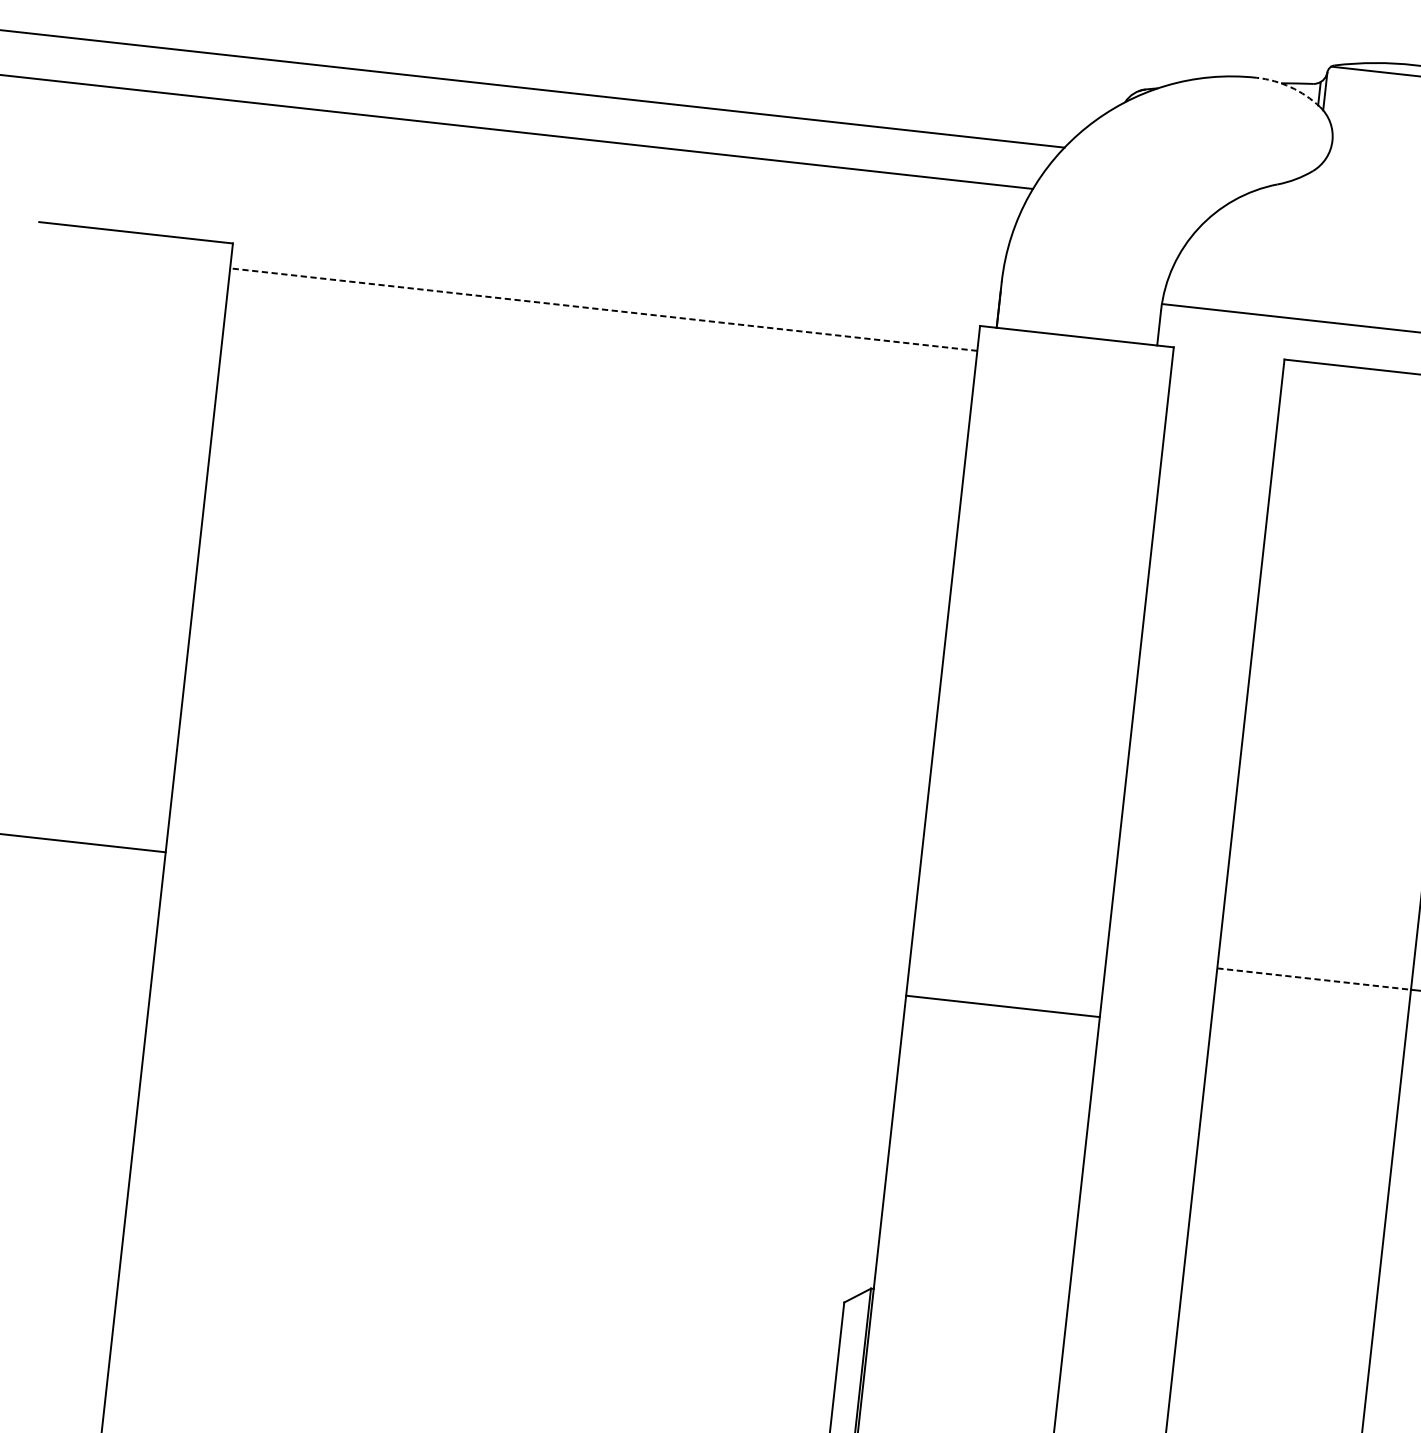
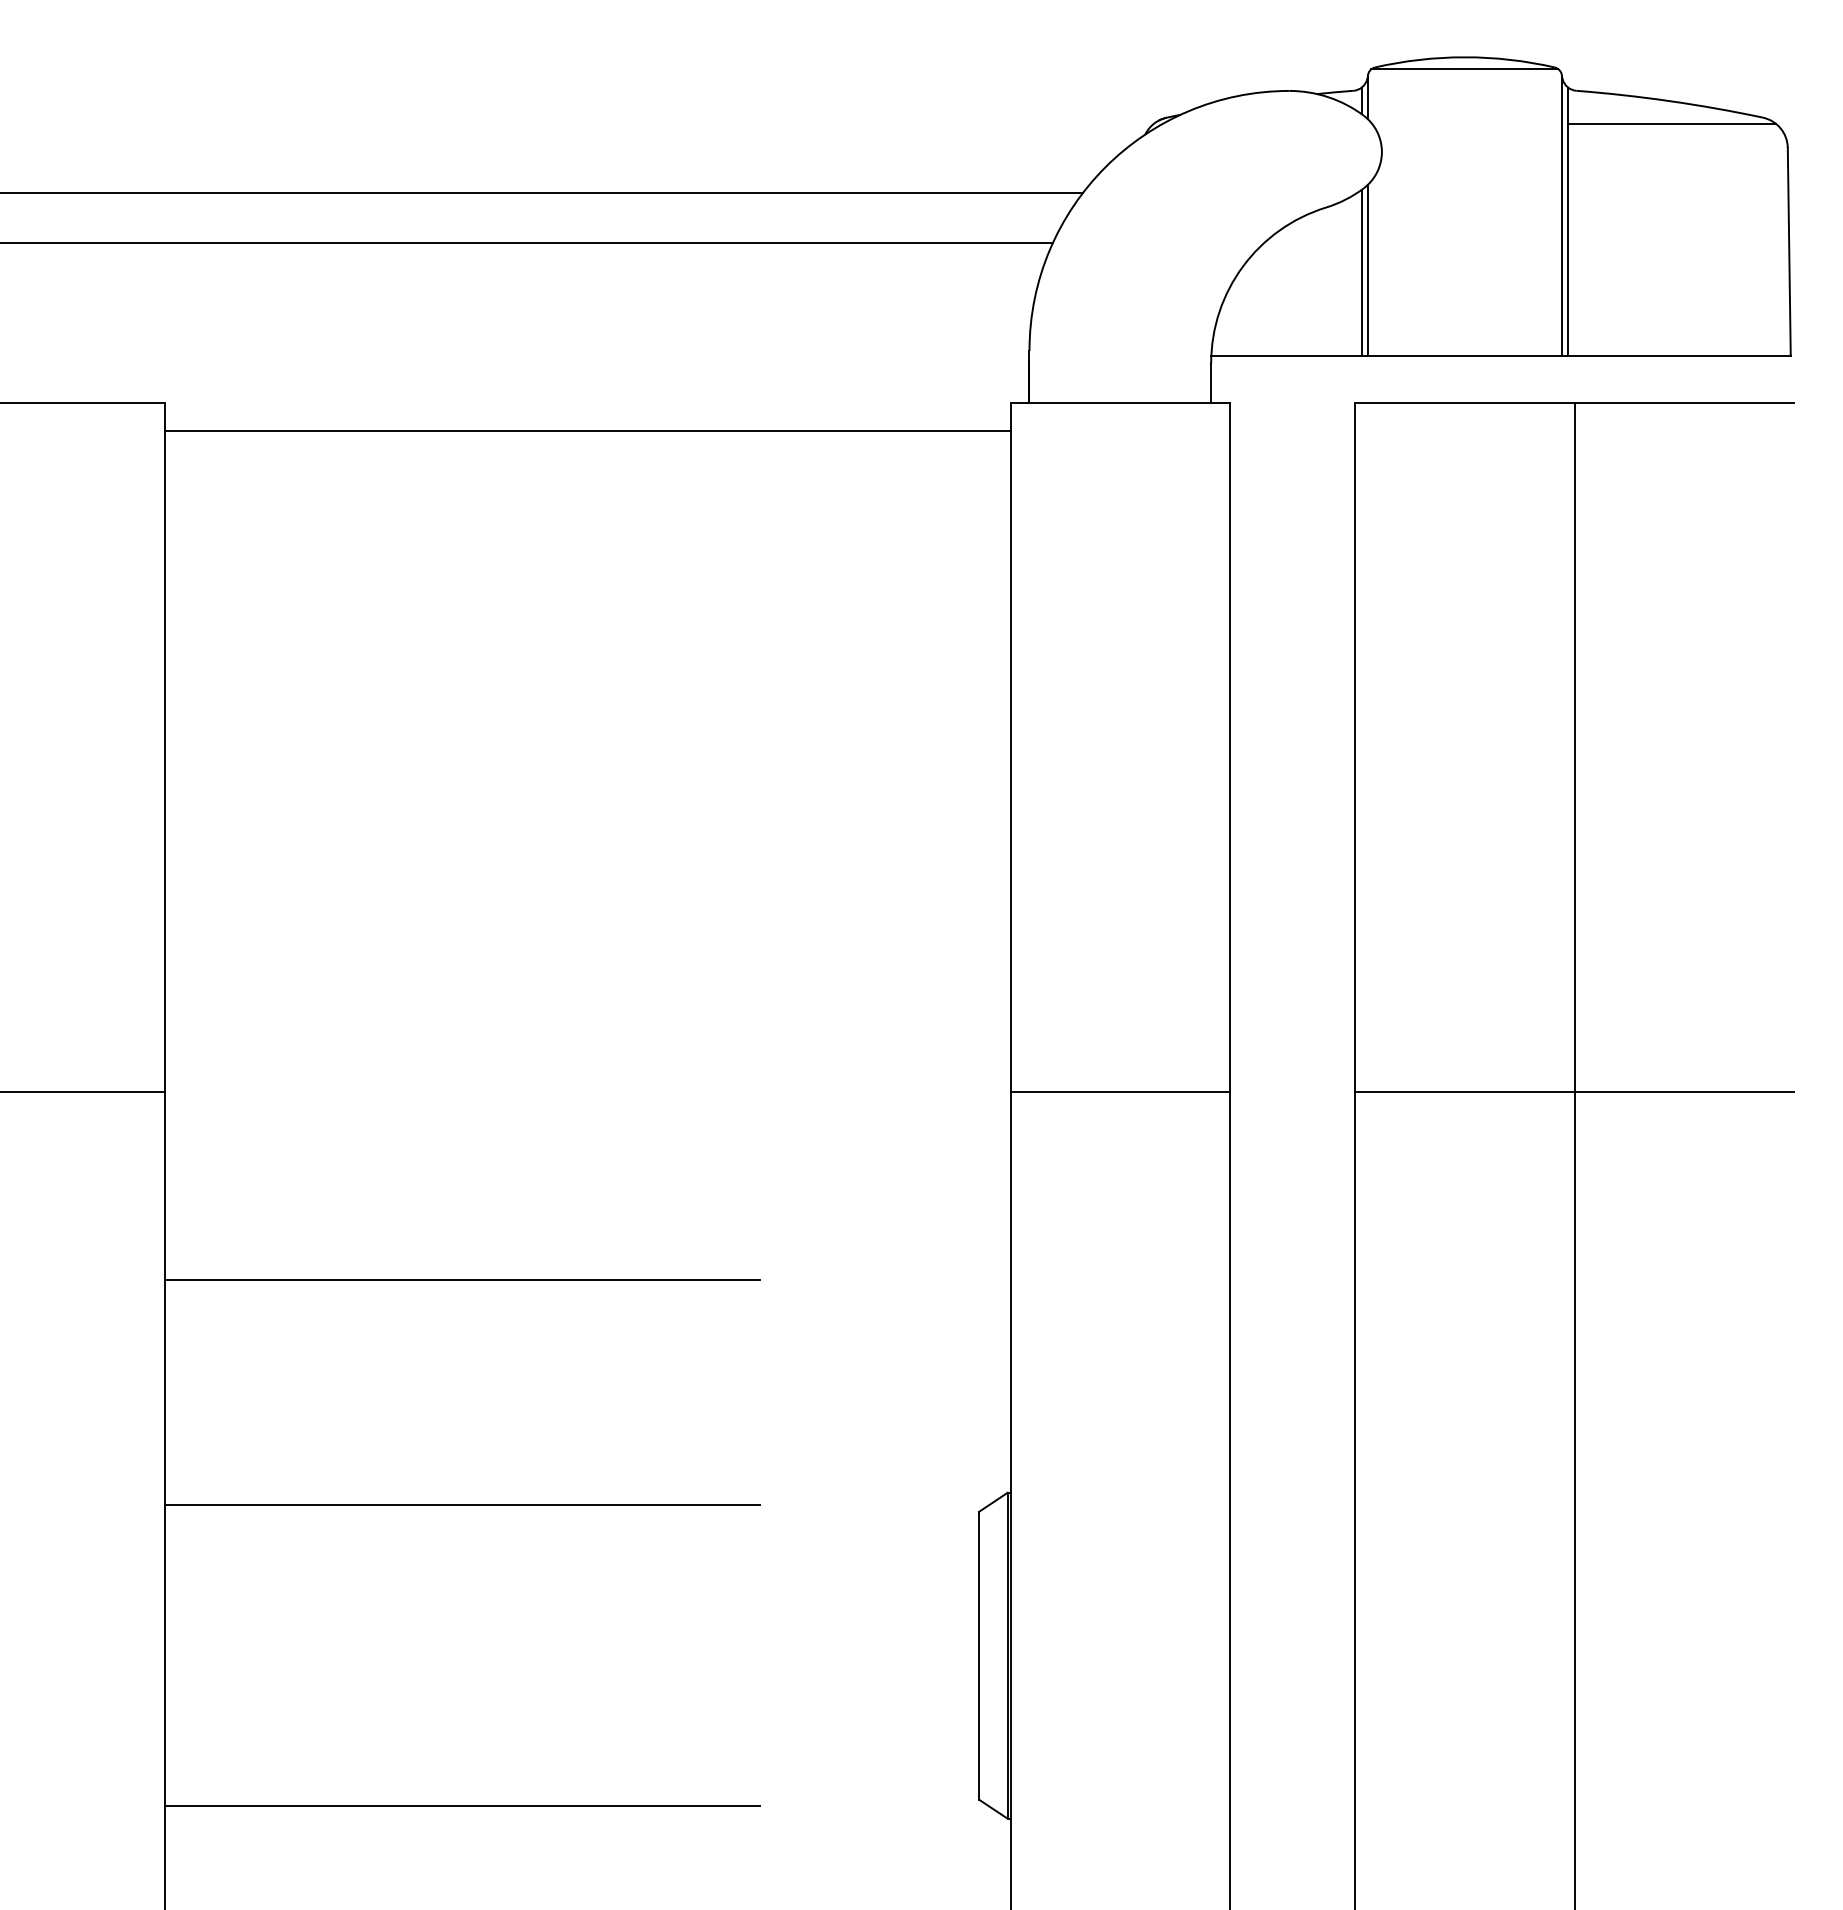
arc: (1290, 87) -> (1328, 97), dashed -> solid
line: (1308, 243) -> (1367, 269), added
line: (1302, 245) -> (1361, 272), added
line: (603, 309) -> (587, 430), dashed -> solid
line: (1313, 978) -> (1464, 1091), dashed -> solid
line: (1002, 1006) -> (1119, 1091), moved
line: (410, 1047) -> (462, 1279), added
line: (388, 1246) -> (462, 1505), added

